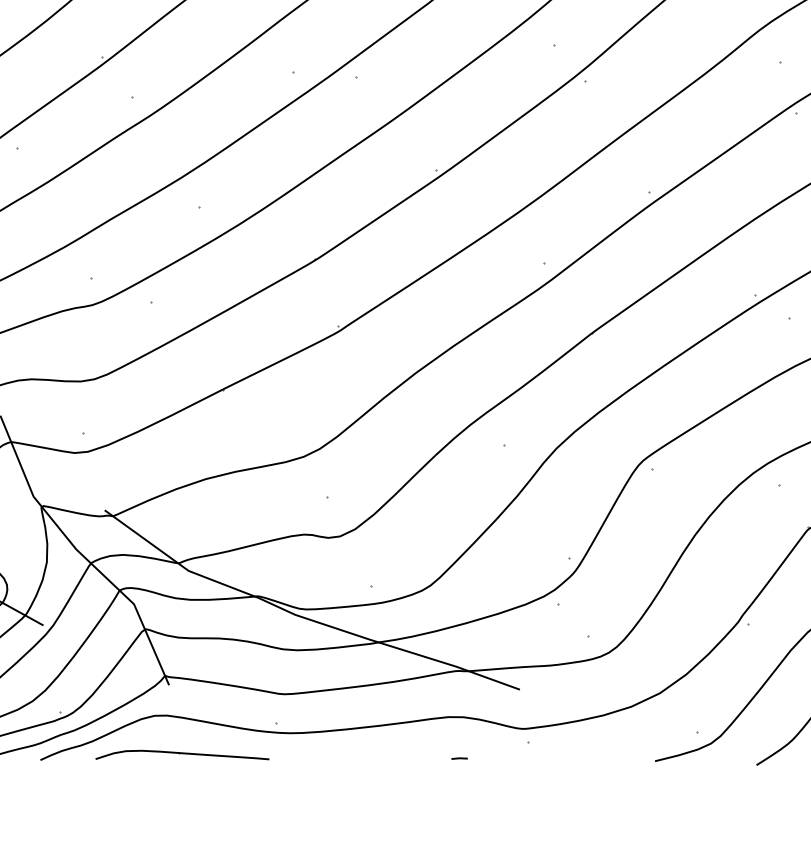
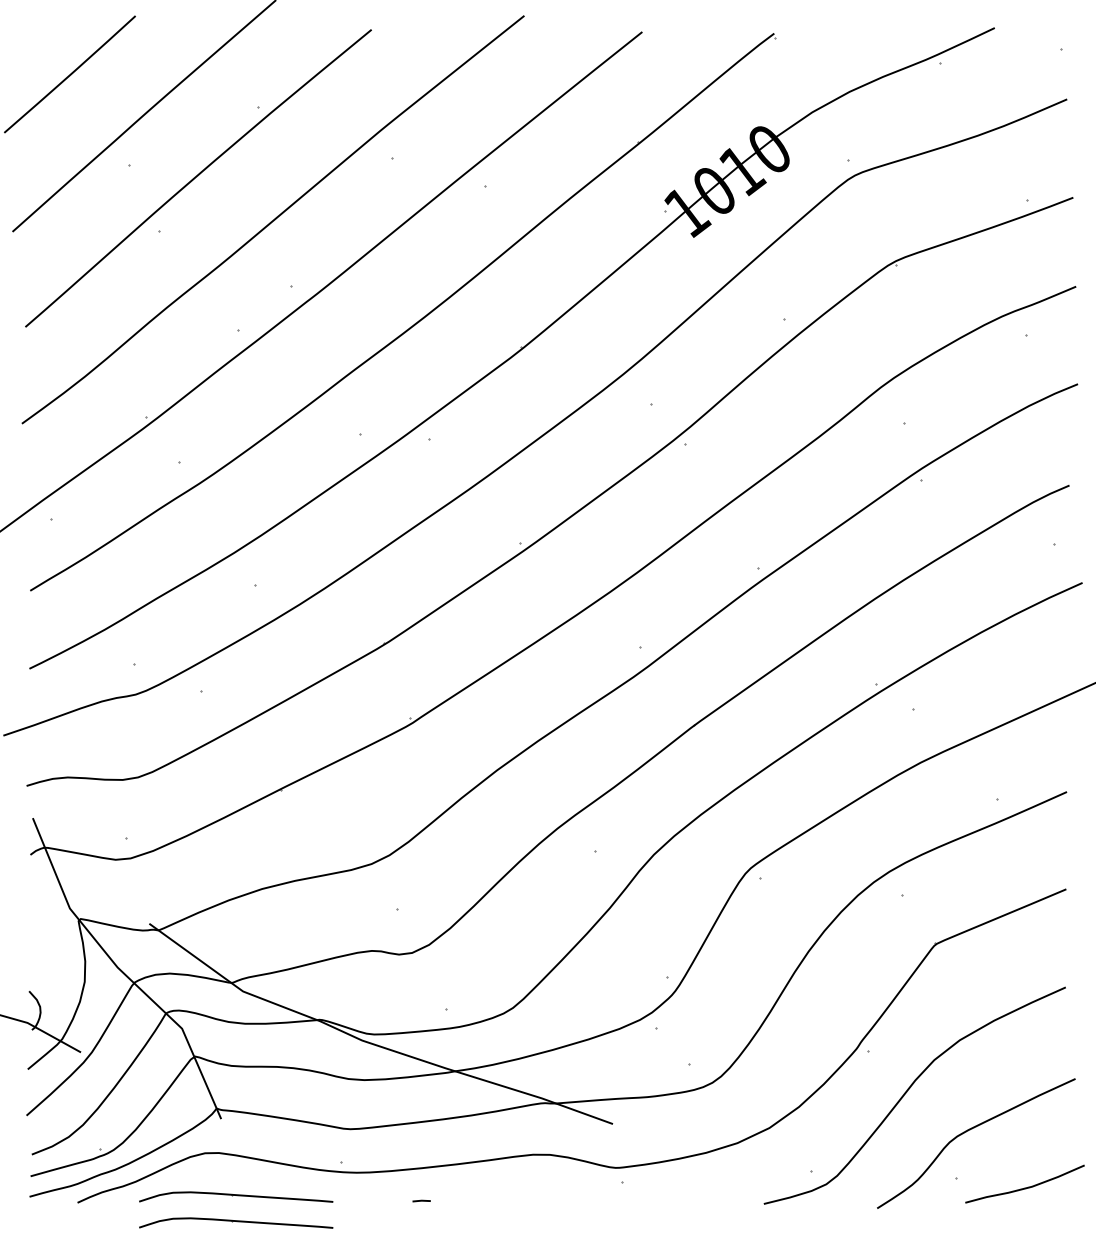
line: (459, 758) -> (421, 1200), moved
part: (182, 777) -> (236, 1222), added

